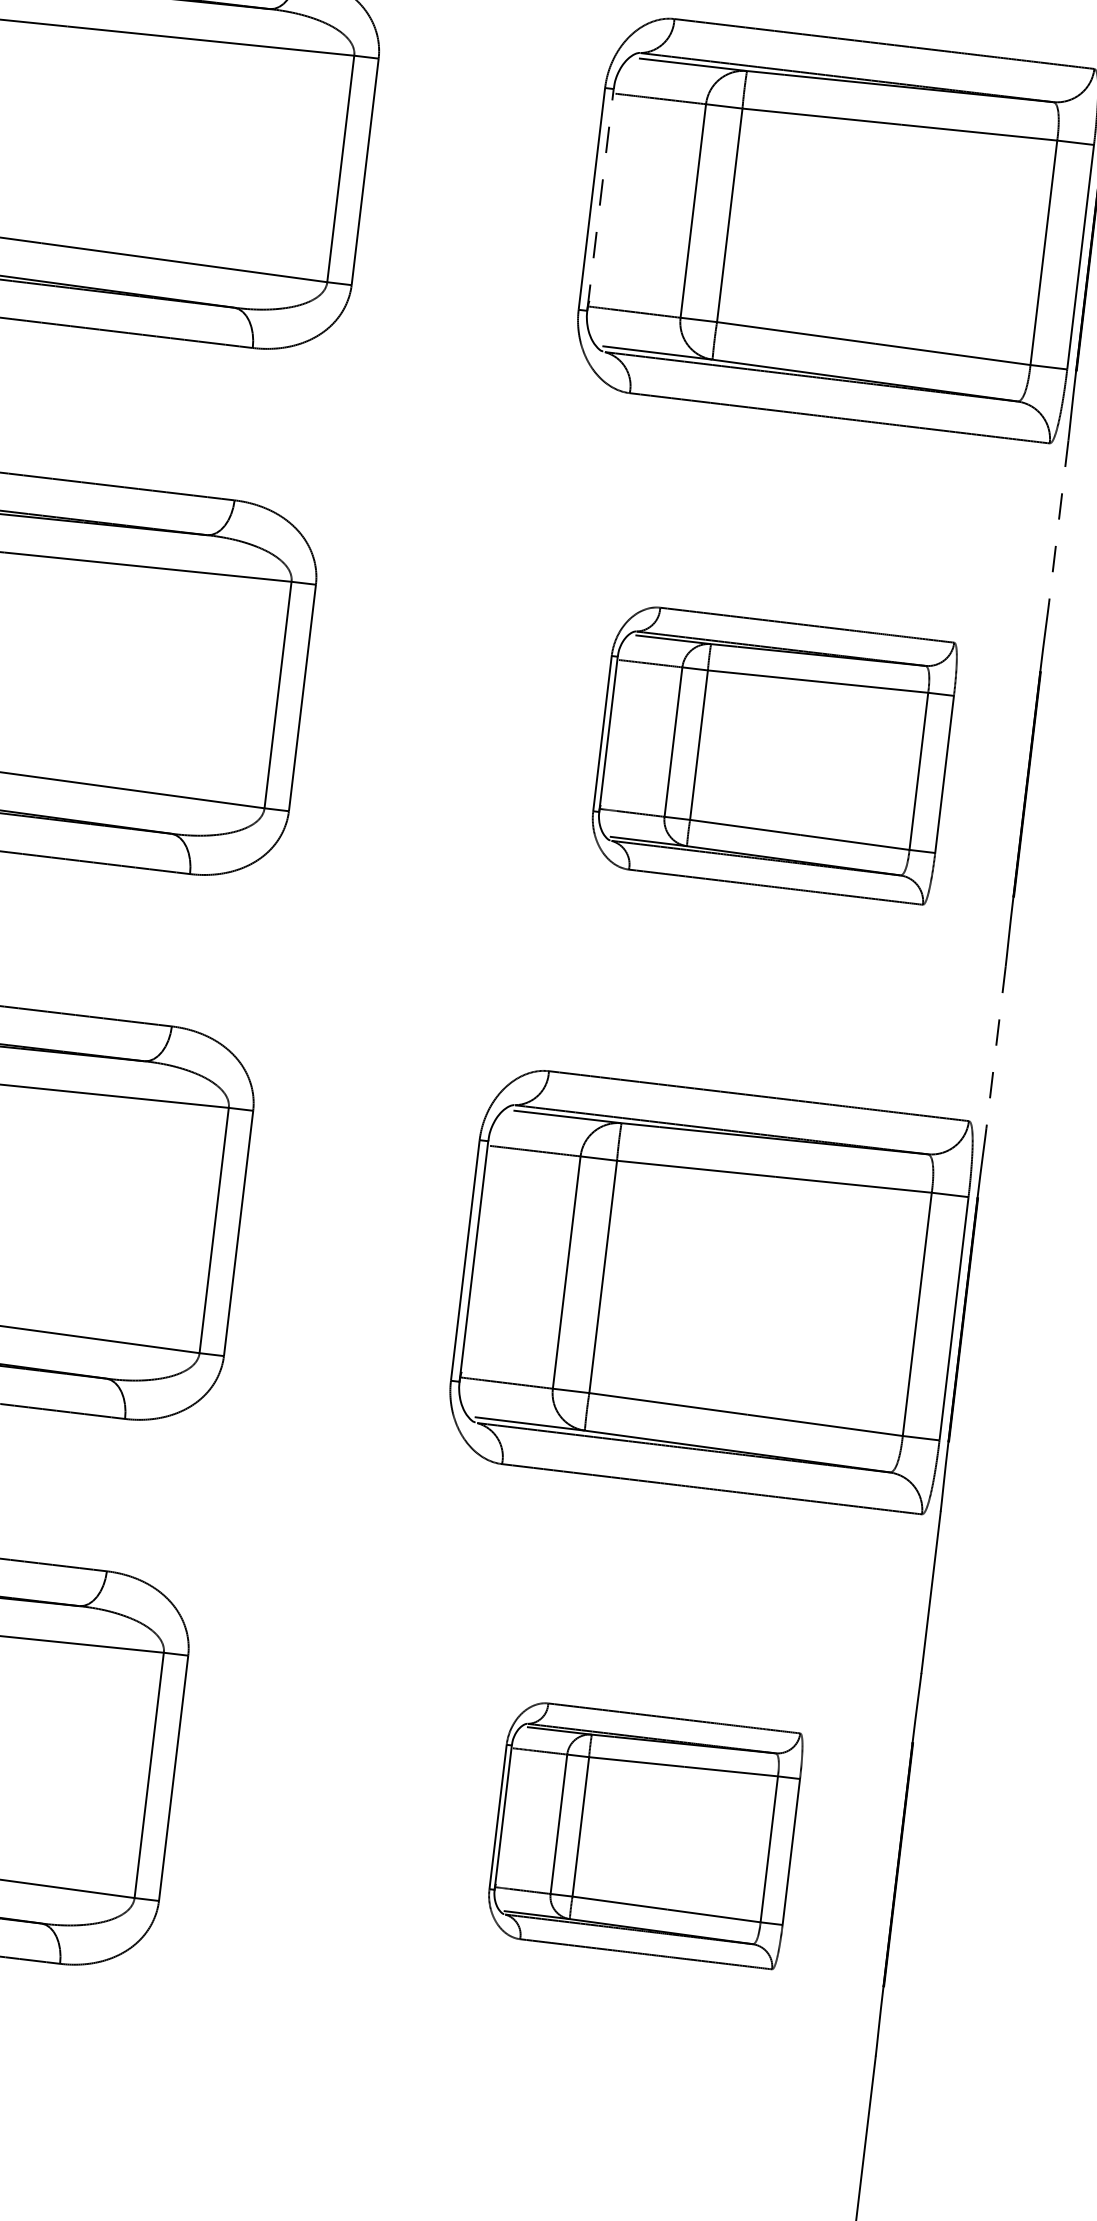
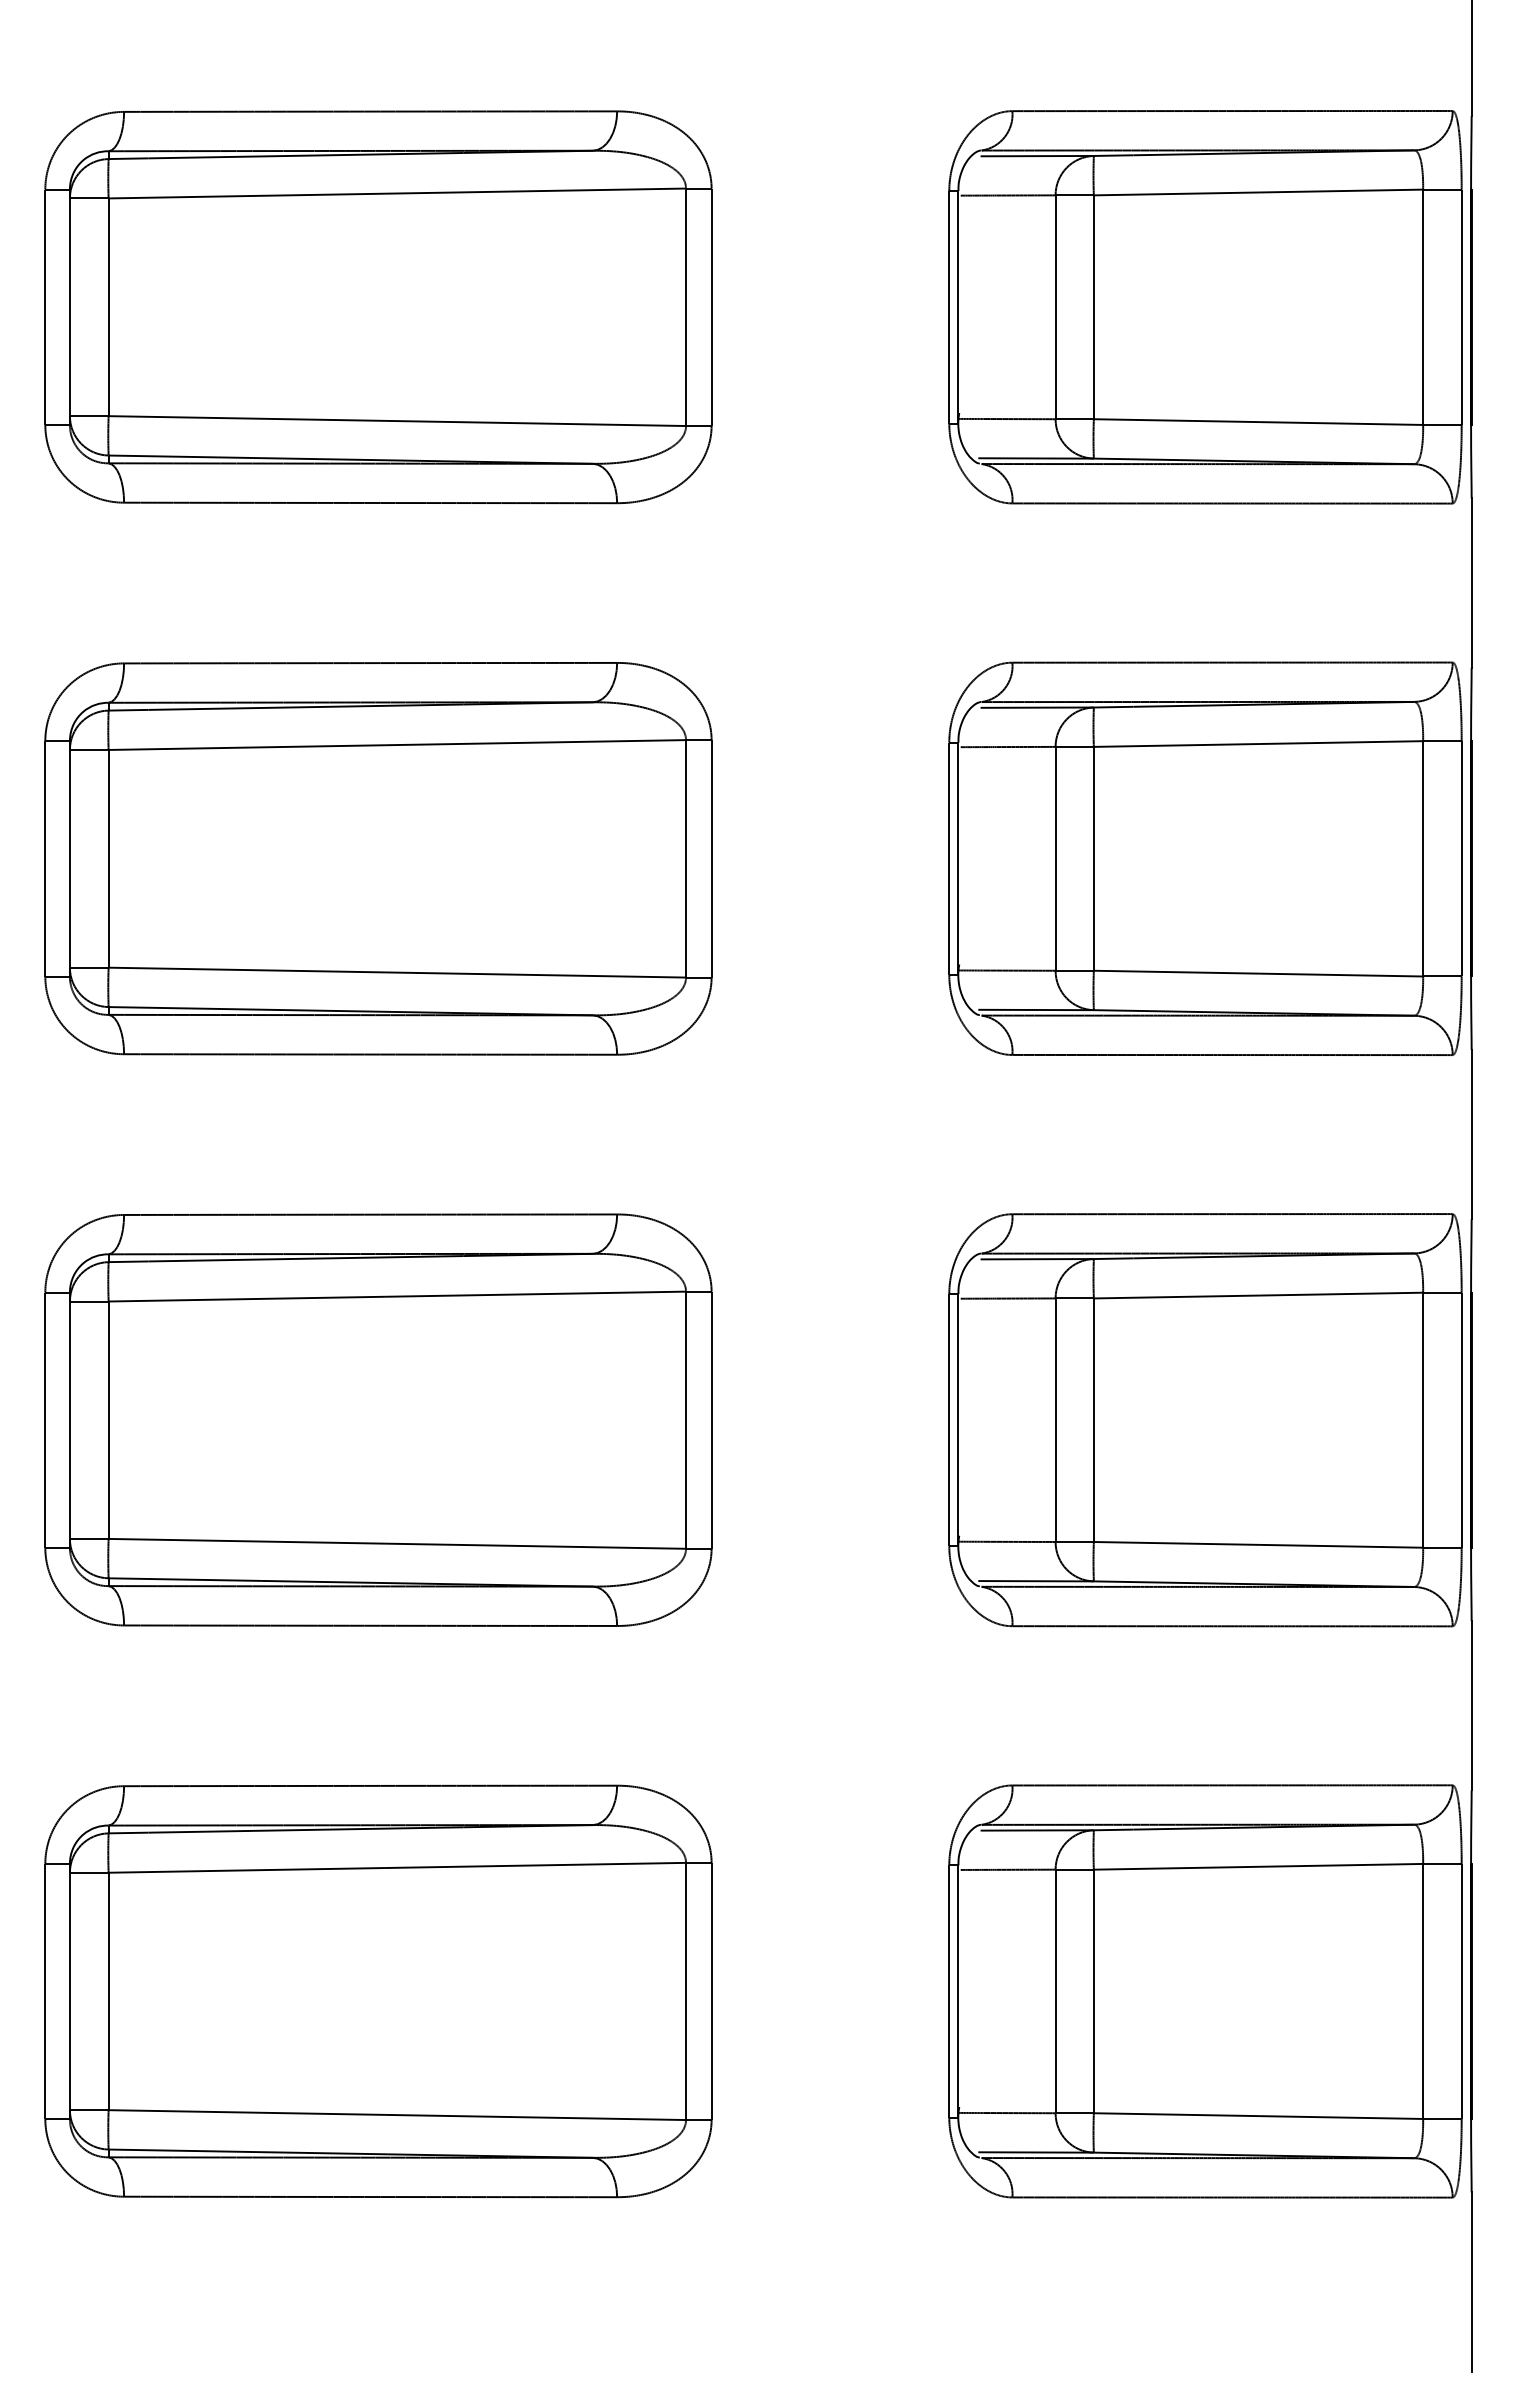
line: (600, 199) -> (958, 306), dashed -> solid
line: (1058, 521) -> (1471, 583), dashed -> solid
part: (773, 753) -> (1205, 858), size x1.43
line: (995, 1047) -> (1471, 1134), dashed -> solid
part: (644, 1834) -> (1205, 1991), size x1.67

